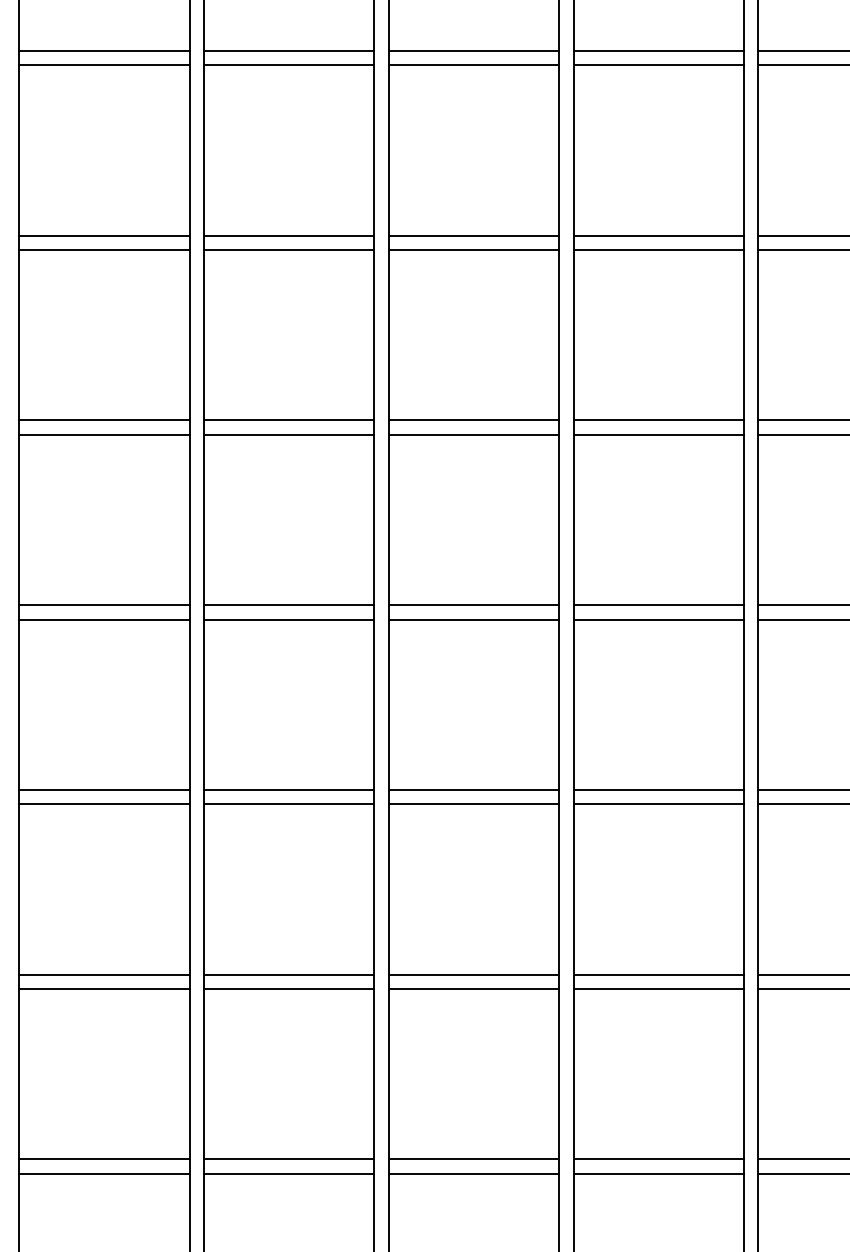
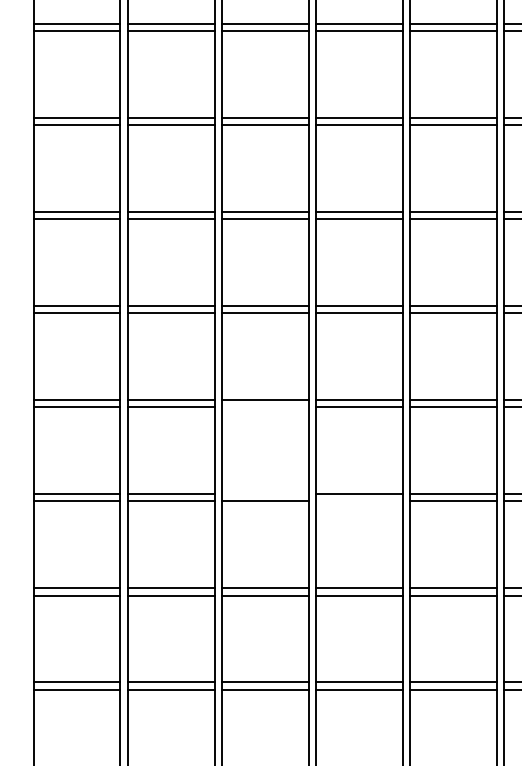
line: (472, 434) -> (264, 407), removed
line: (472, 605) -> (264, 494), removed
line: (657, 619) -> (358, 501), removed

